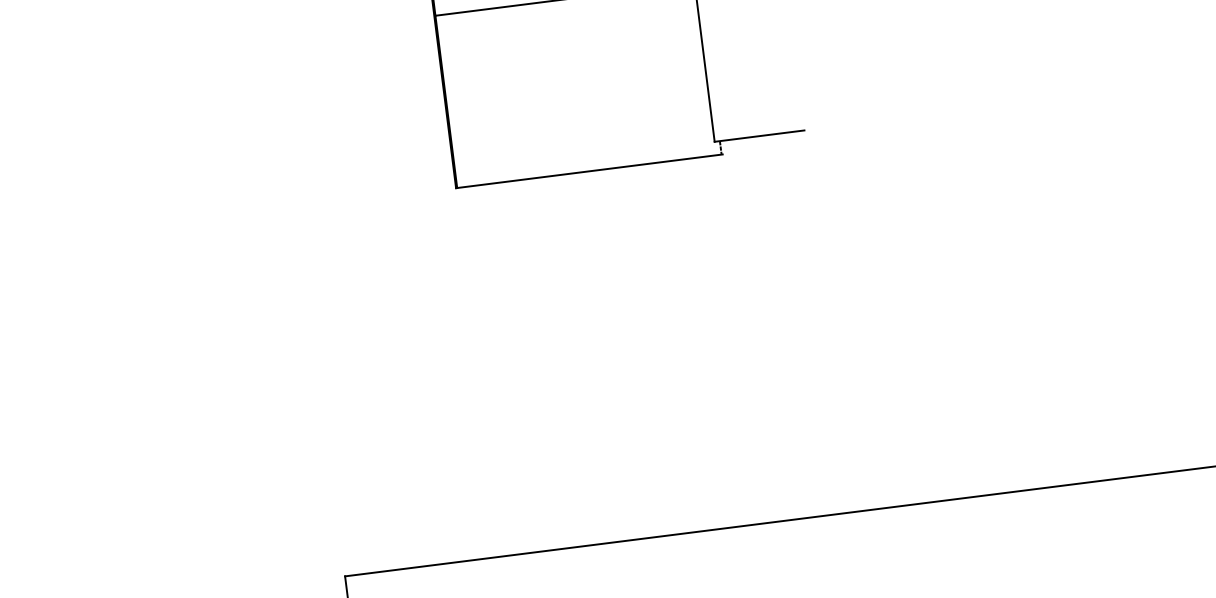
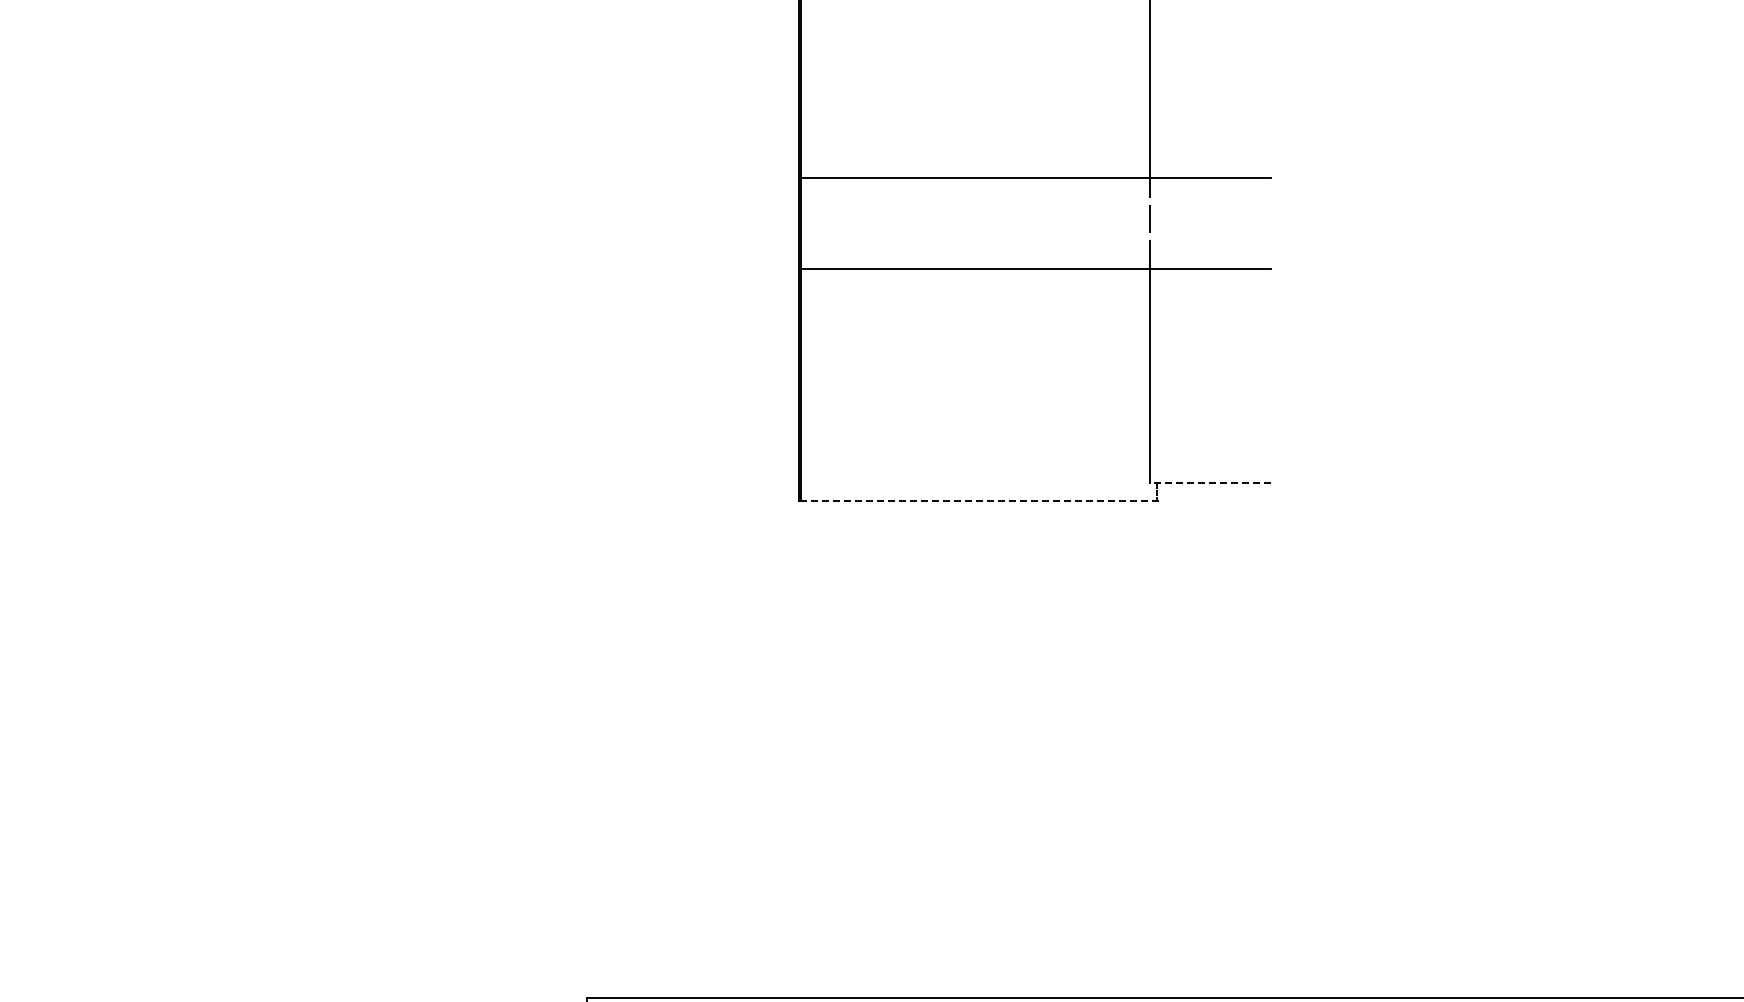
line: (759, 136) -> (1210, 483), solid -> dashed
line: (589, 171) -> (979, 501), solid -> dashed

